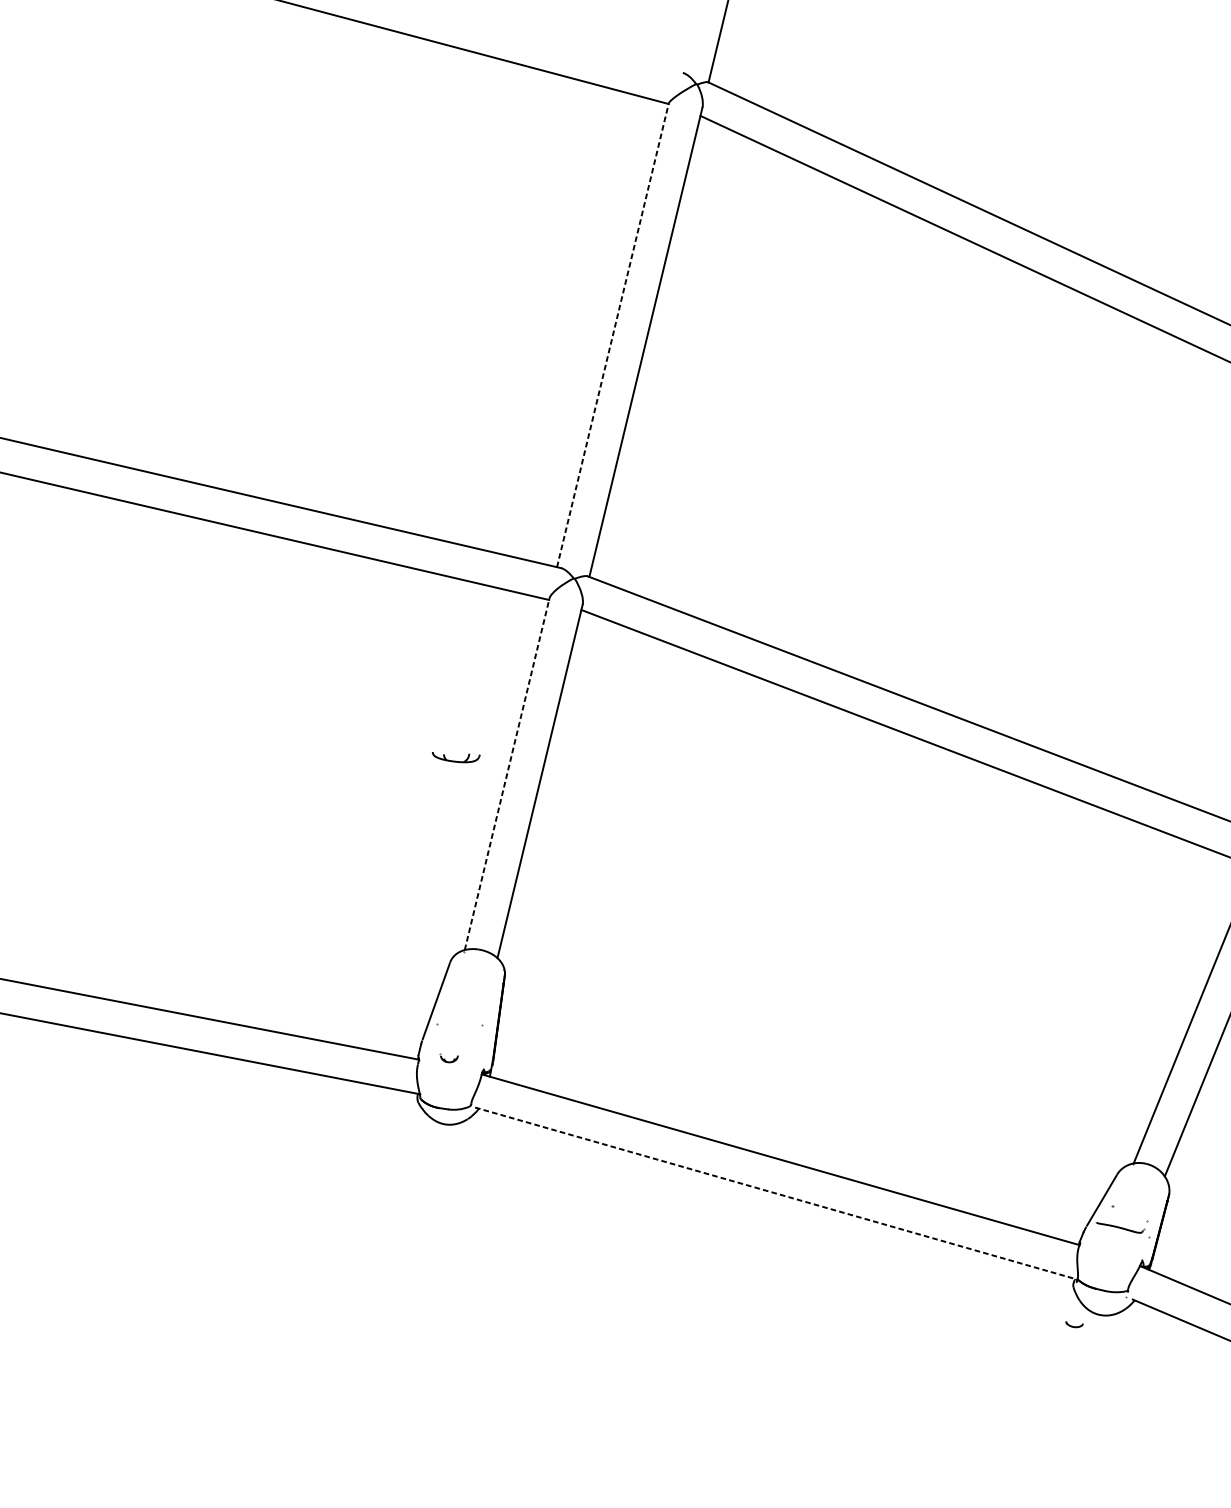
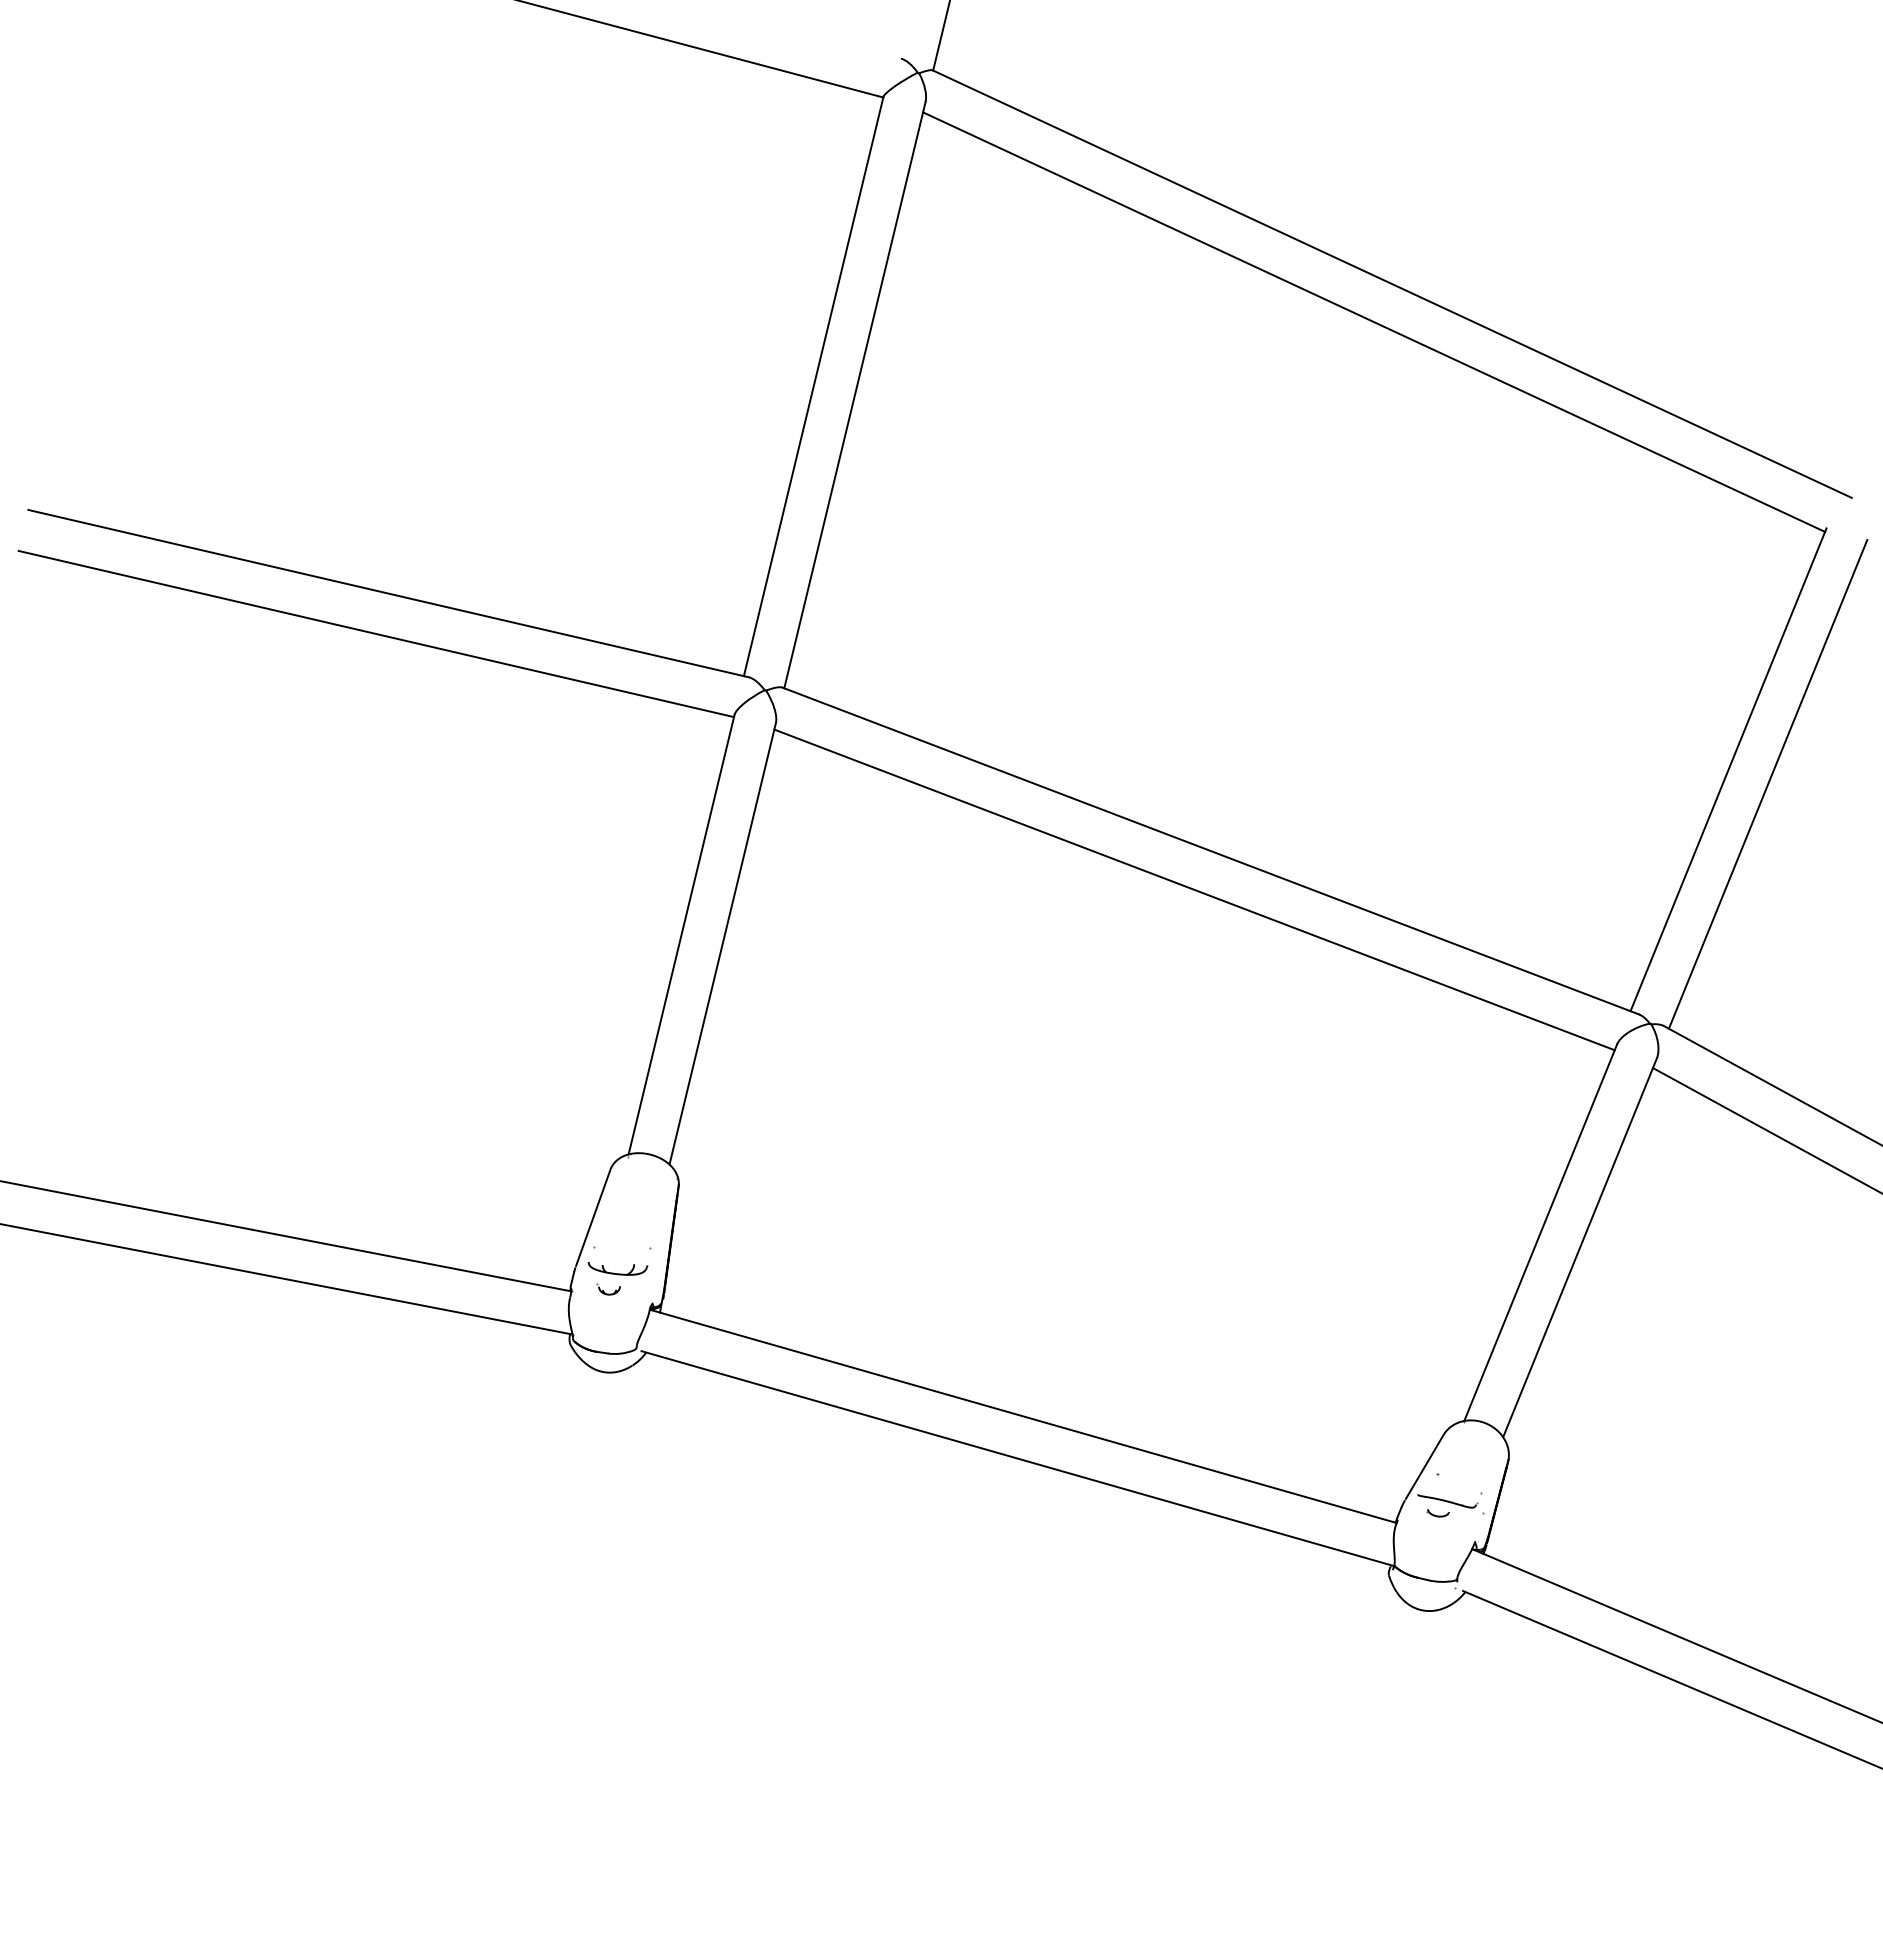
line: (612, 334) -> (813, 385), dashed -> solid
part: (455, 757) -> (617, 1268), moved
line: (507, 774) -> (681, 934), dashed -> solid
line: (776, 1193) -> (1018, 1458), dashed -> solid
part: (1073, 1324) -> (1437, 1513), moved

